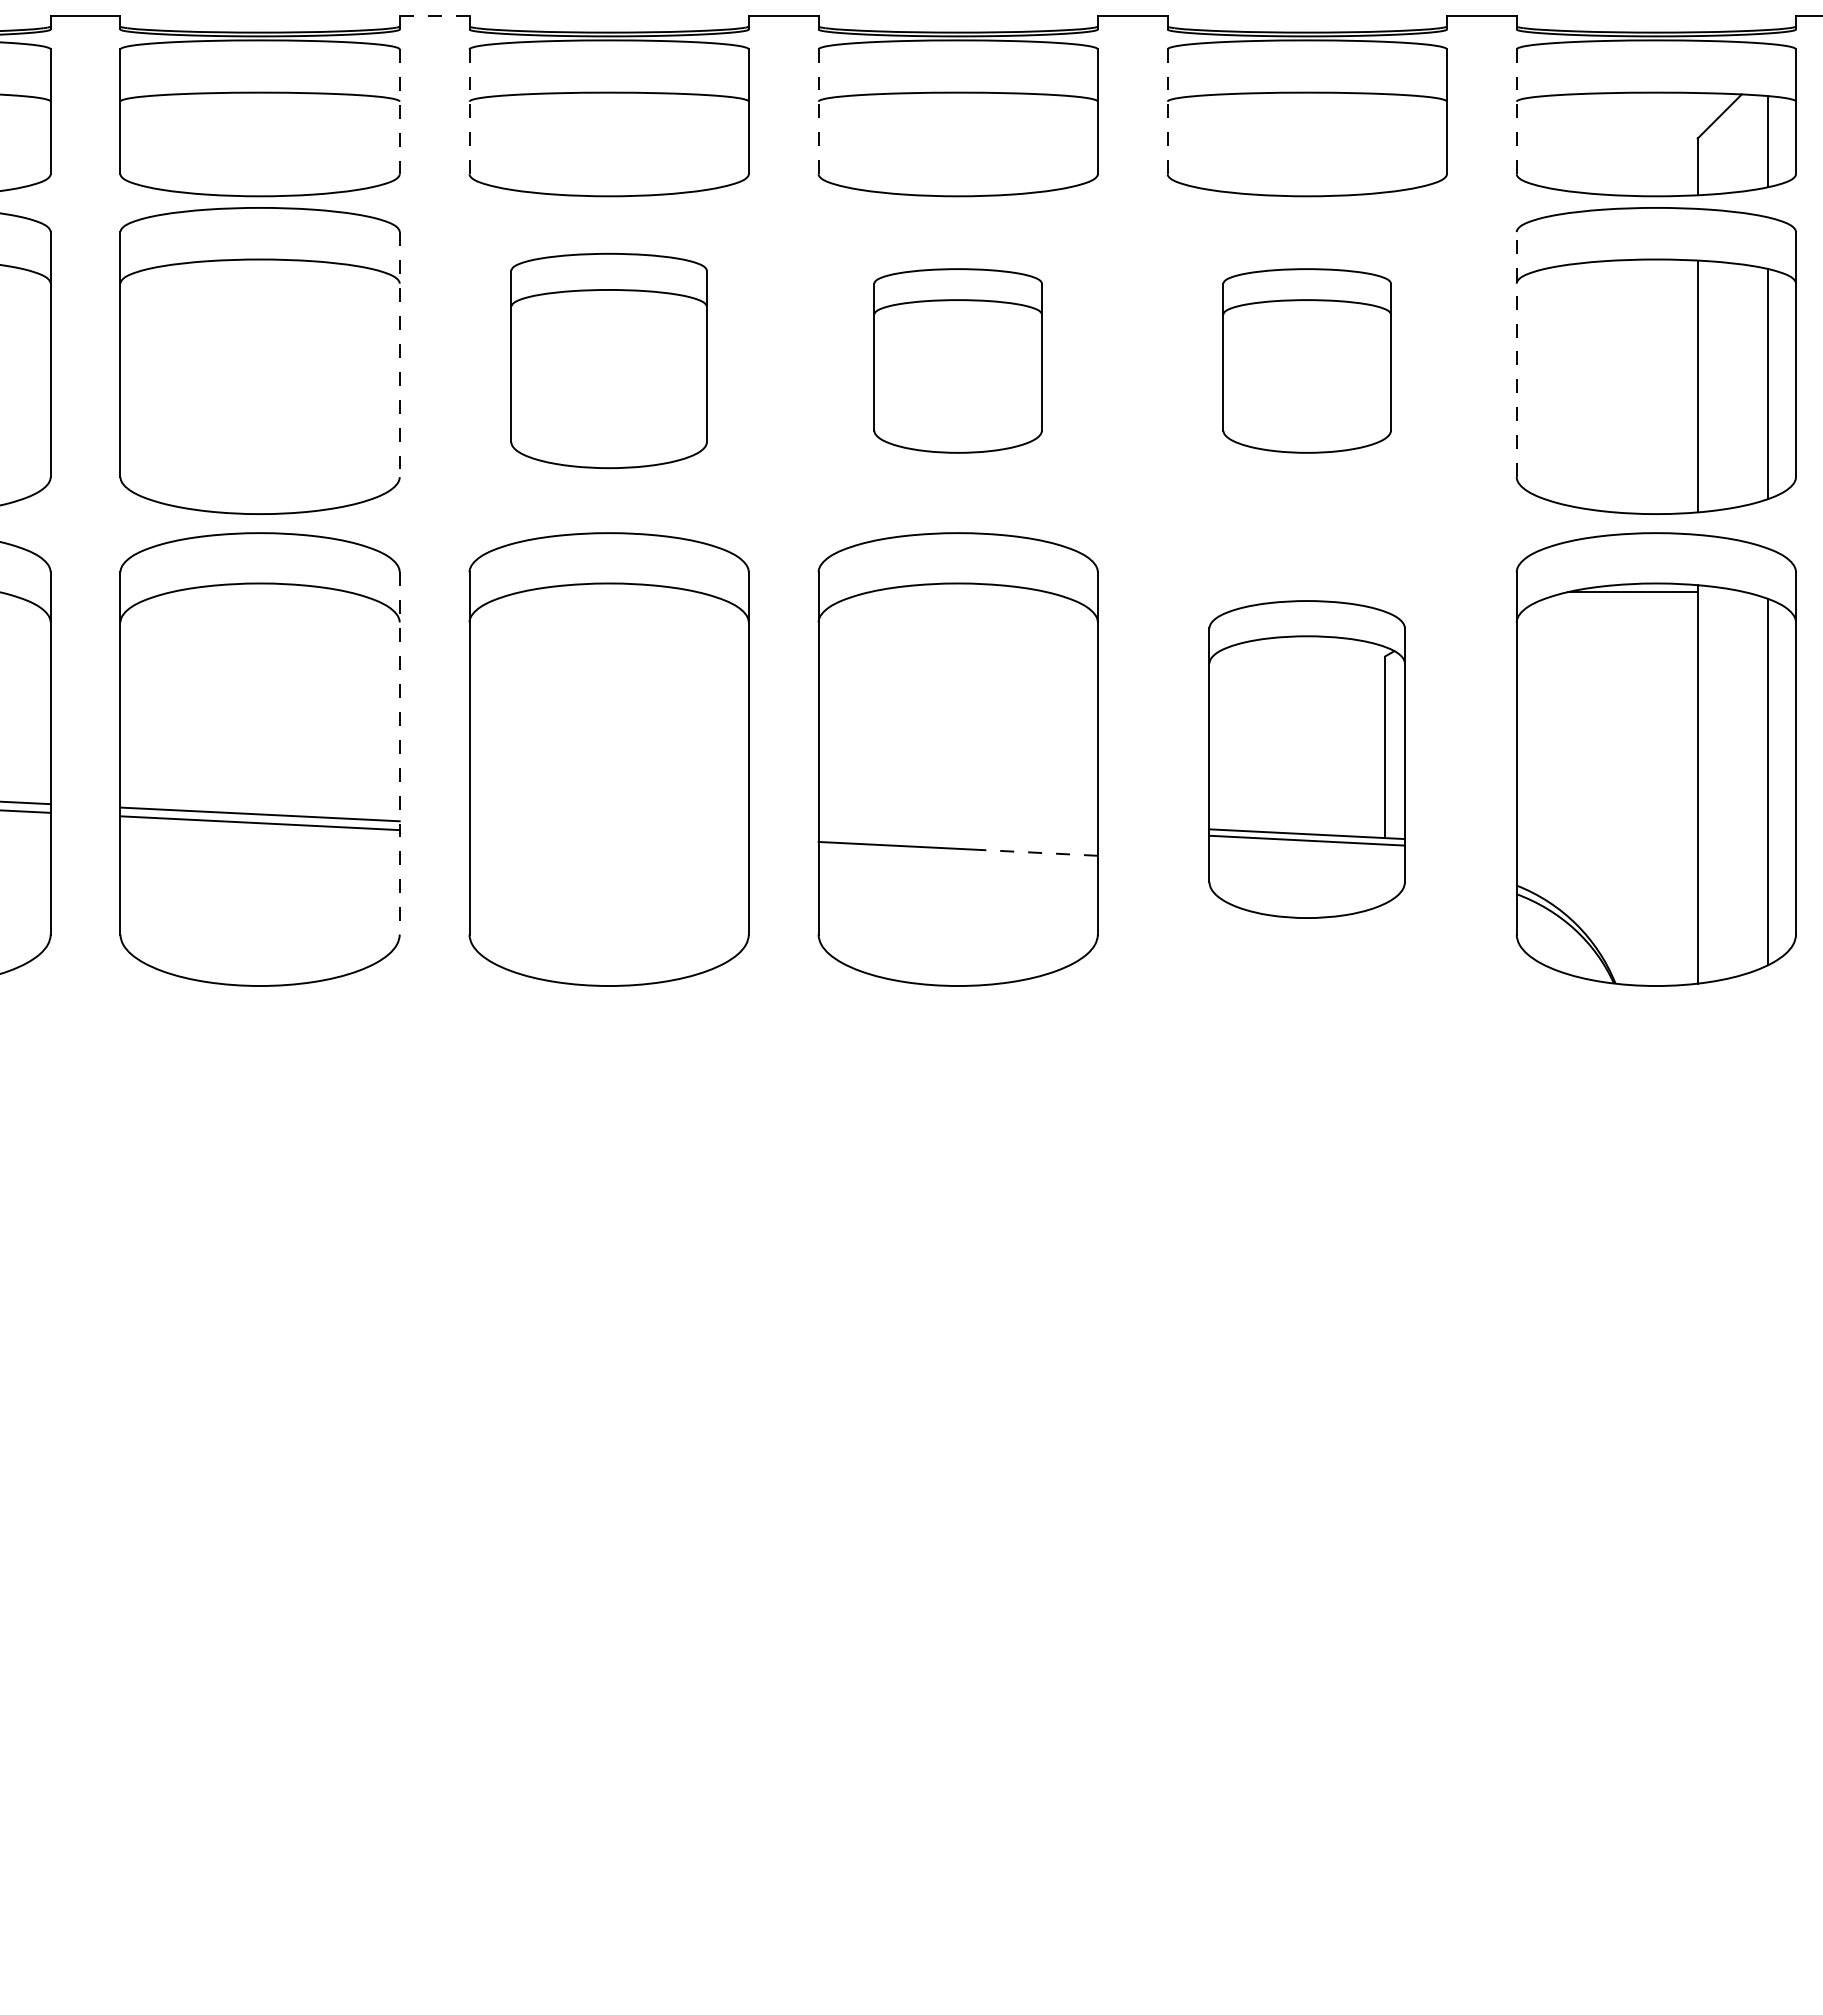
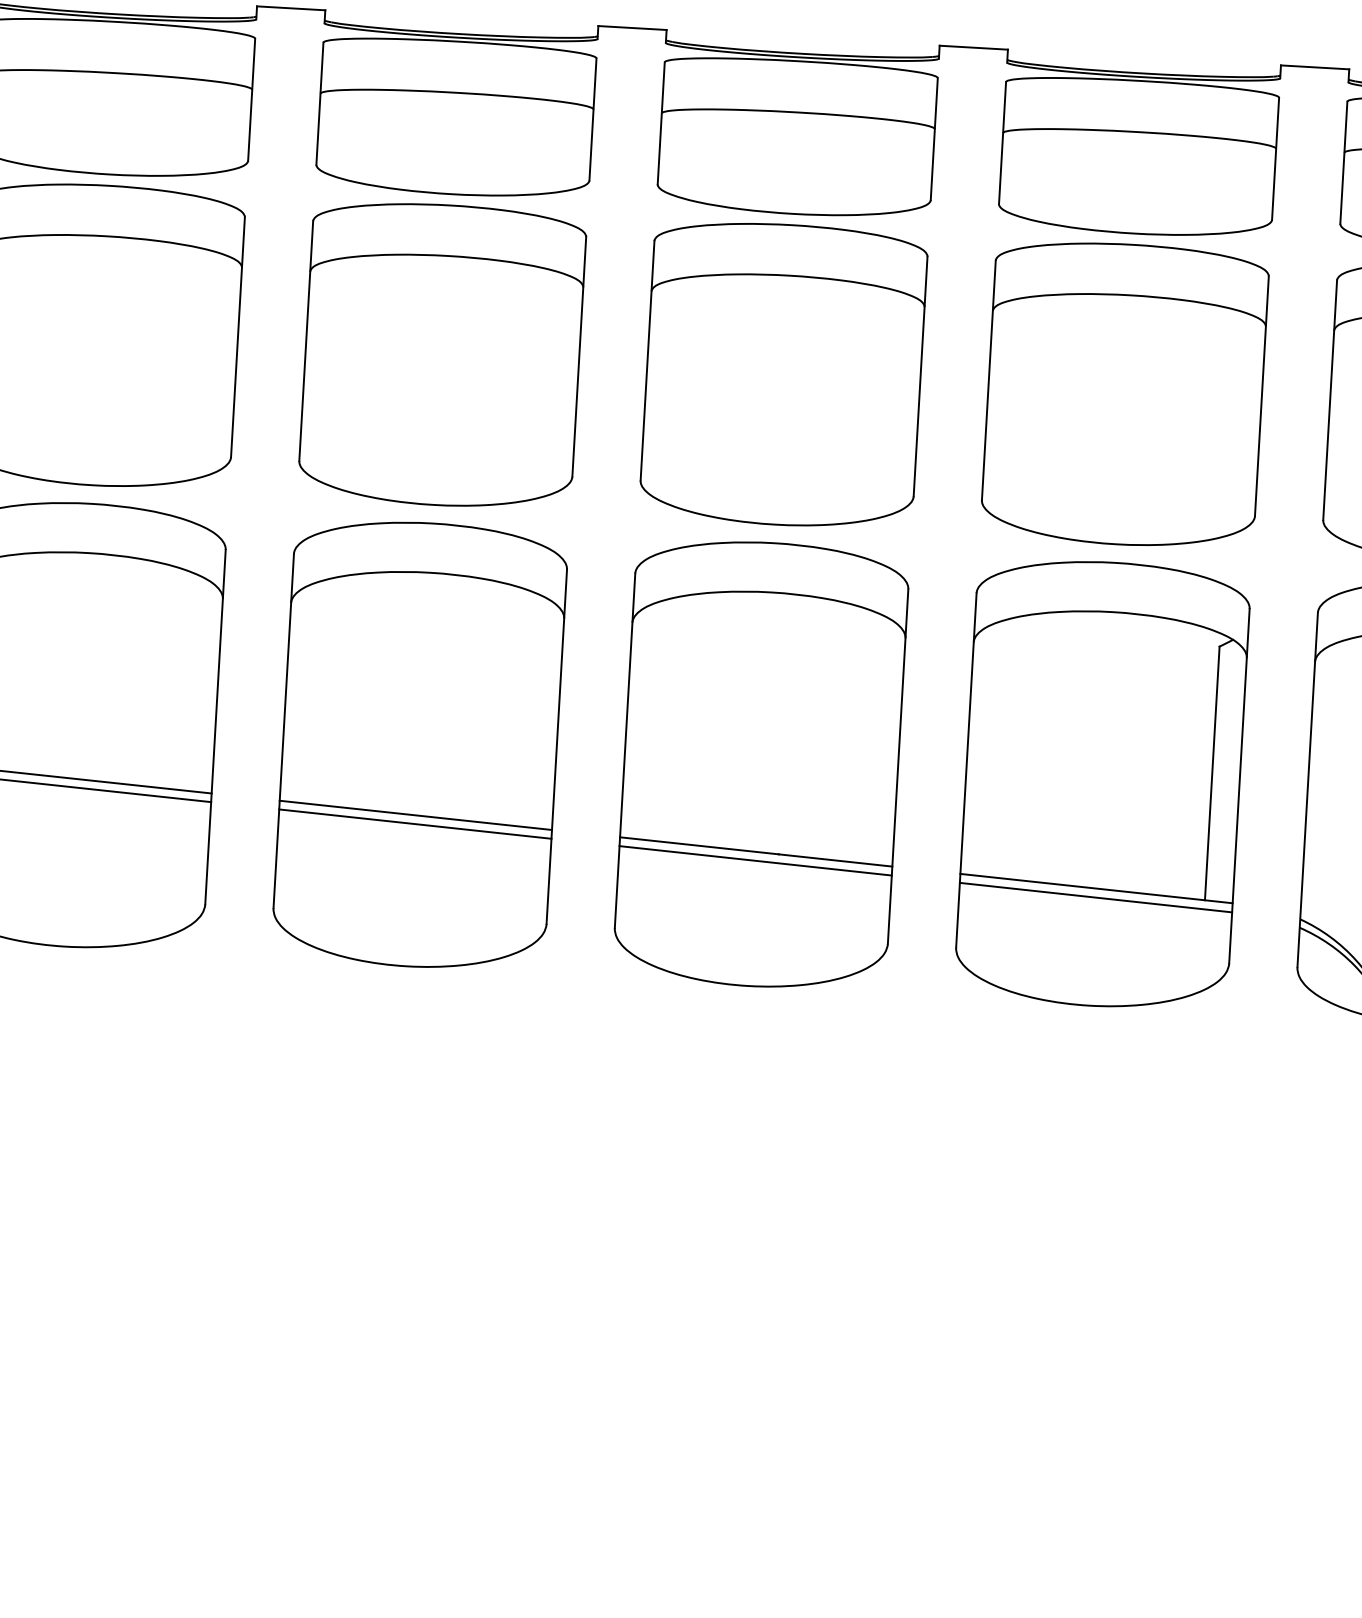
line: (434, 16) -> (291, 8), dashed -> solid
line: (469, 111) -> (319, 103), dashed -> solid
line: (818, 111) -> (661, 123), dashed -> solid
line: (1167, 111) -> (1002, 142), dashed -> solid
line: (1516, 111) -> (1343, 162), dashed -> solid
line: (399, 112) -> (251, 100), dashed -> solid
line: (399, 354) -> (237, 337), dashed -> solid
line: (1516, 354) -> (1329, 400), dashed -> solid
part: (608, 360) -> (441, 354), size x1.43
part: (957, 360) -> (783, 374), size x1.67
part: (1306, 360) -> (1124, 394), size x1.67
line: (399, 753) -> (215, 727), dashed -> solid
part: (1306, 759) -> (1101, 784), size x1.43
line: (608, 831) -> (415, 815), added
line: (608, 840) -> (414, 824), added
line: (1038, 852) -> (834, 860), dashed -> solid
line: (957, 857) -> (755, 860), added

